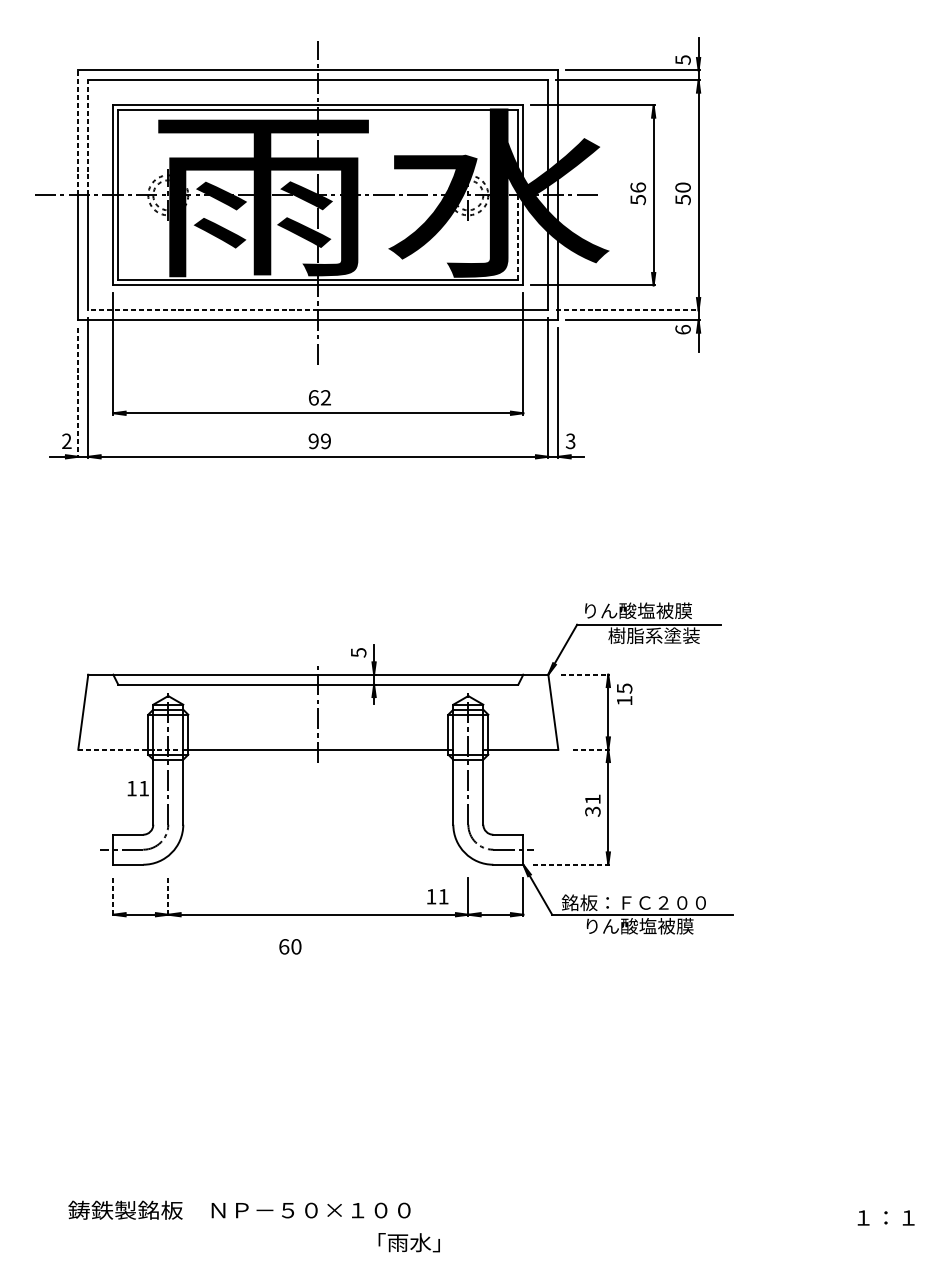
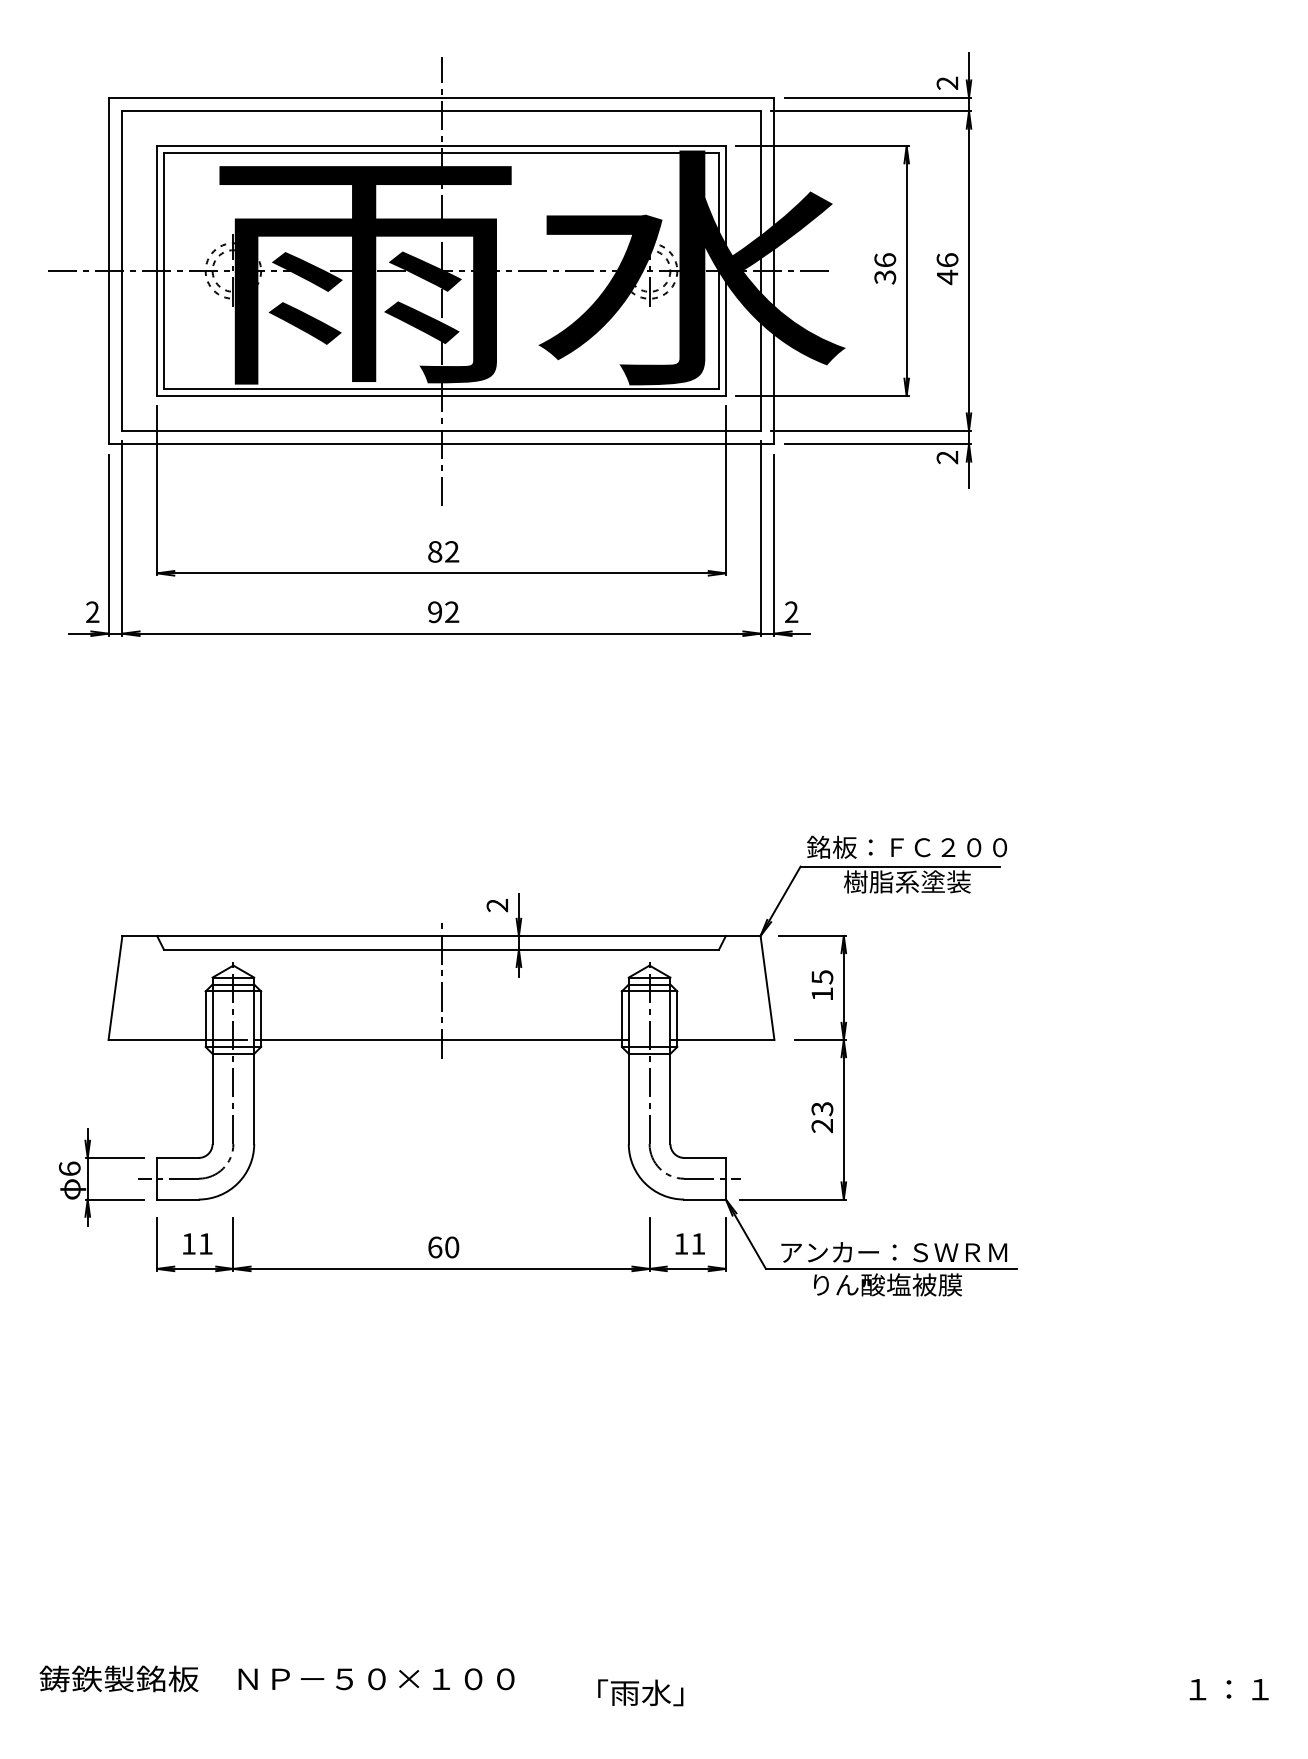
text: (683, 60) -> (947, 83), 5 -> 2
line: (78, 132) -> (108, 184), dashed -> solid
line: (88, 138) -> (122, 191), dashed -> solid
text: (683, 194) -> (947, 269), 50 -> 46
text: (637, 199) -> (884, 276), 56 -> 36
line: (517, 238) -> (718, 330), dashed -> solid
line: (202, 310) -> (281, 430), dashed -> solid
line: (628, 310) -> (871, 430), dashed -> solid
text: (683, 329) -> (947, 457), 6 -> 2
line: (78, 393) -> (108, 545), dashed -> solid
text: (313, 397) -> (435, 551), 62 -> 82
text: (326, 441) -> (452, 612), 99 -> 92
text: (570, 441) -> (791, 612), 3 -> 2
text: (654, 610) -> (907, 846), りん酸塩被膜 -> 銘板：ＦＣ２００
text: (358, 652) -> (497, 905), 5 -> 2
line: (585, 674) -> (812, 935), dashed -> solid
text: (624, 693) -> (822, 984), moved
line: (127, 750) -> (177, 1040), dashed -> solid
line: (592, 750) -> (821, 1040), dashed -> solid
text: (138, 788) -> (197, 1243), moved
text: (592, 805) -> (822, 1117), 31 -> 23
part: (63, 848) -> (88, 1177), added
line: (572, 864) -> (793, 1199), dashed -> solid
text: (437, 896) -> (689, 1243), moved
line: (113, 897) -> (157, 1244), dashed -> solid
line: (168, 897) -> (233, 1244), dashed -> solid
text: (644, 902) -> (893, 1251), 銘板：ＦＣ２００ -> アンカー：ＳＷＲＭ
text: (290, 946) -> (443, 1247), moved
text: (239, 1209) -> (276, 1678), moved
text: (409, 1242) -> (640, 1692), moved

